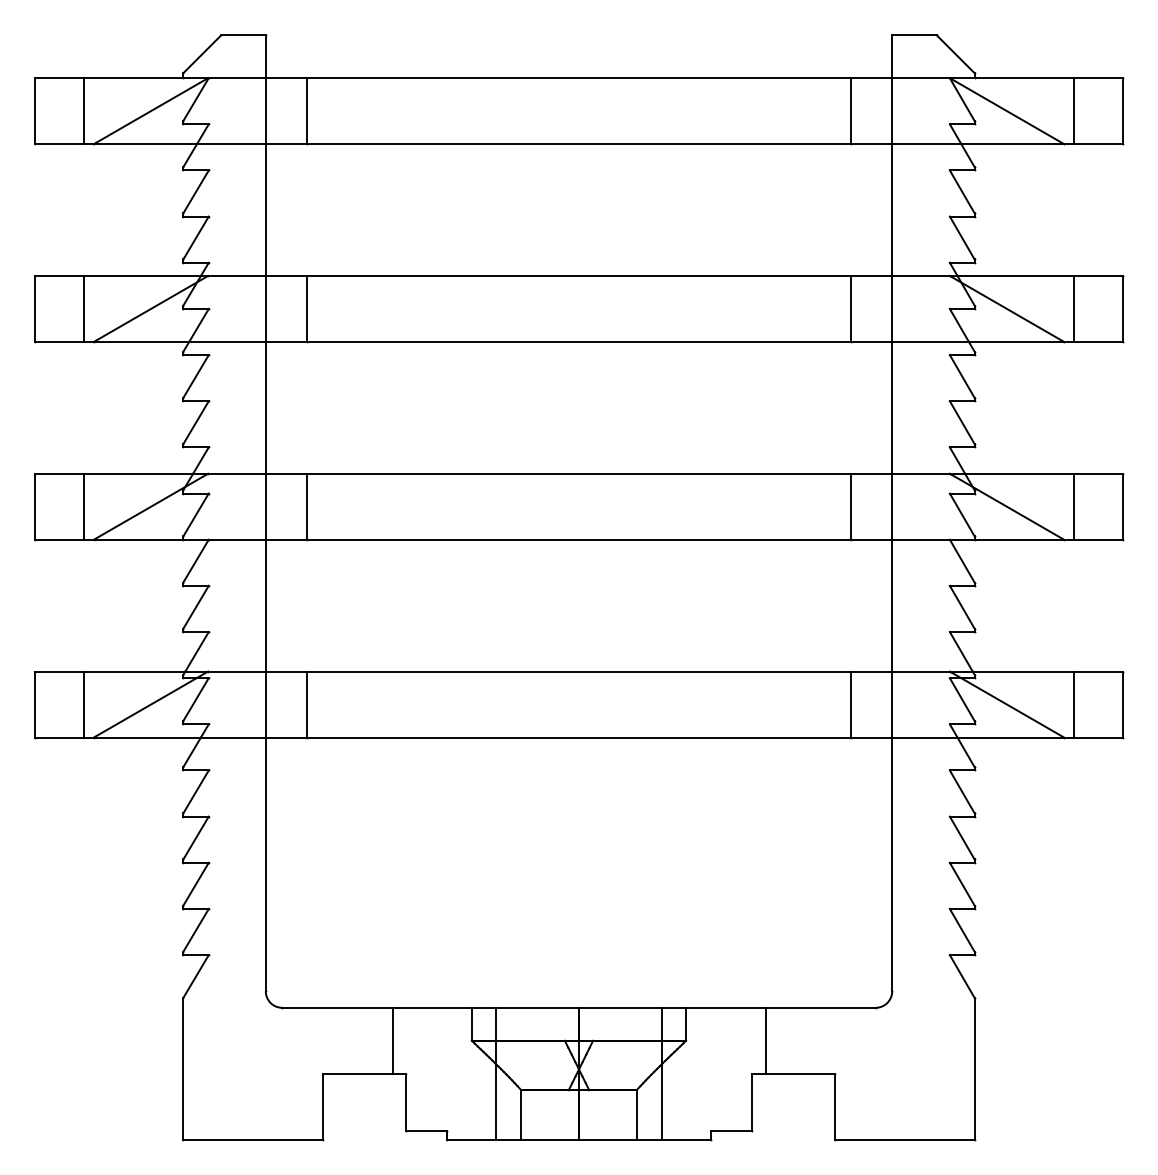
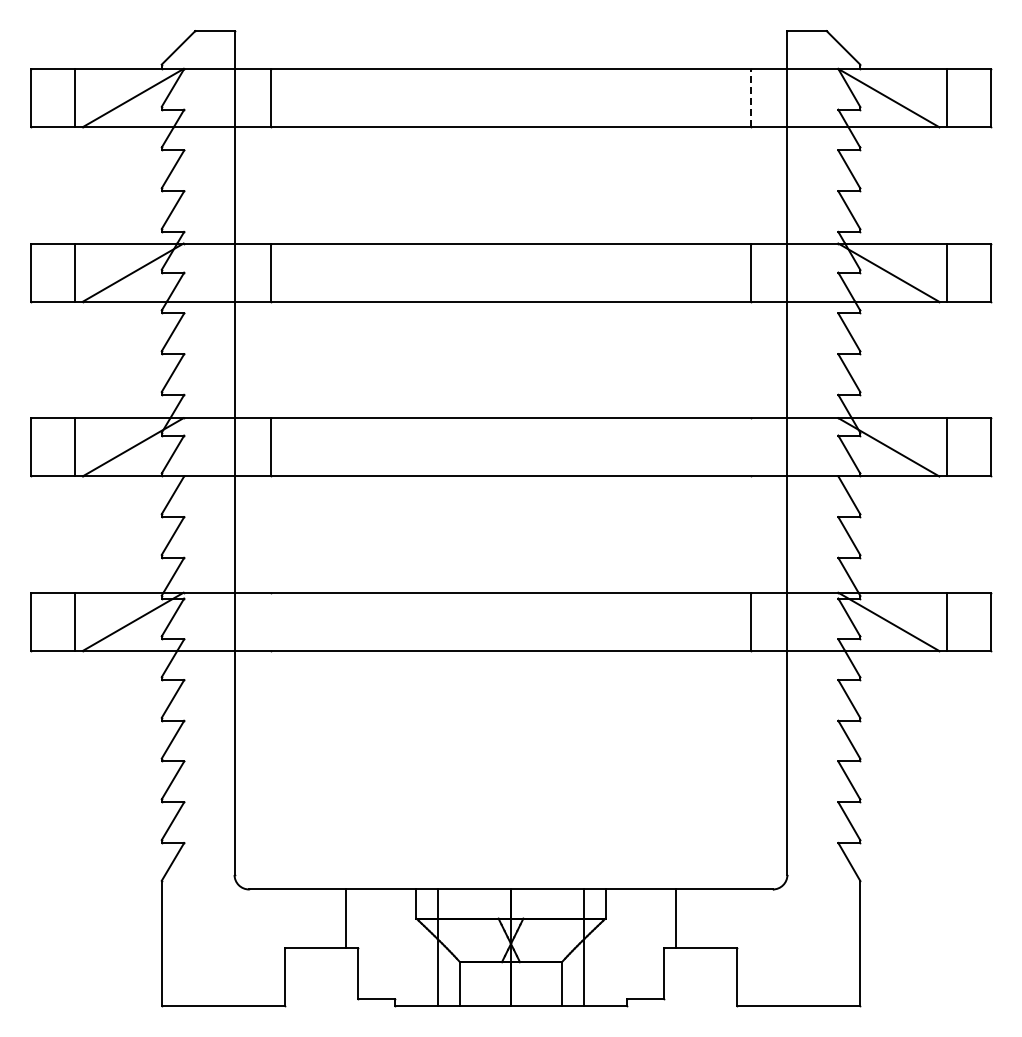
line: (851, 110) -> (751, 97), solid -> dashed
line: (851, 507) -> (751, 447), removed
line: (306, 704) -> (270, 621), removed

